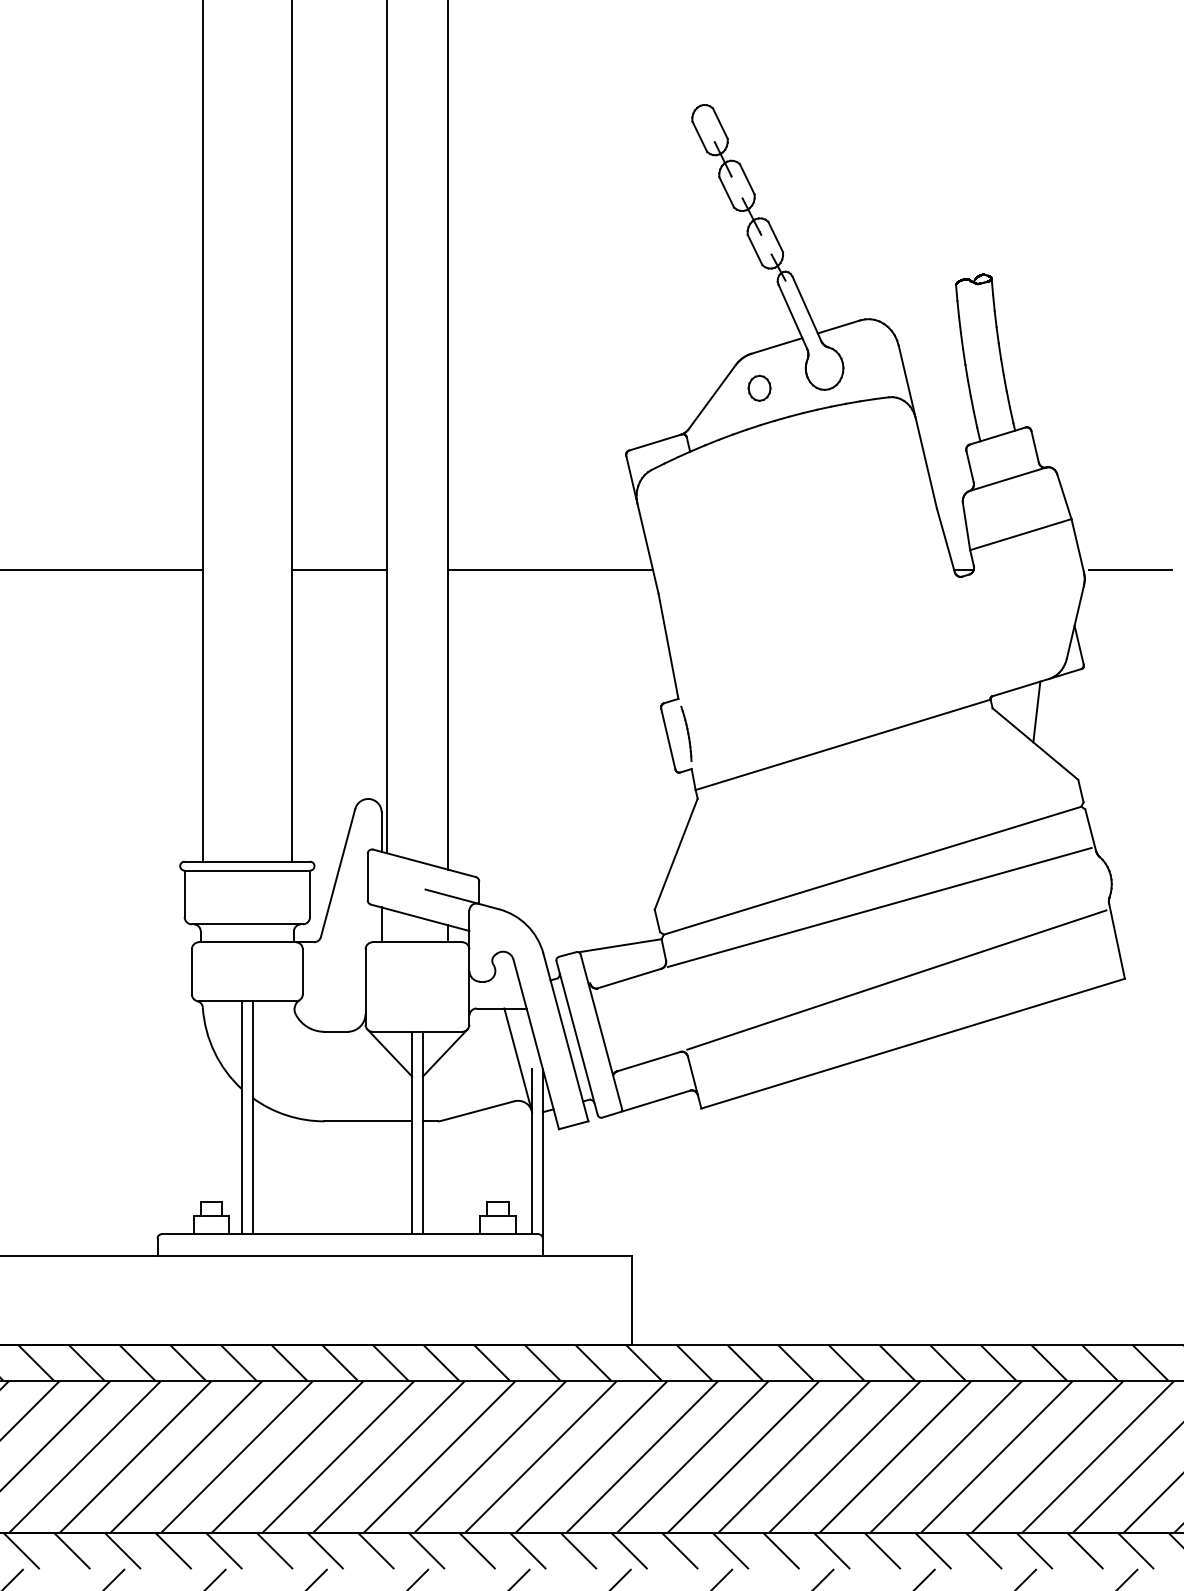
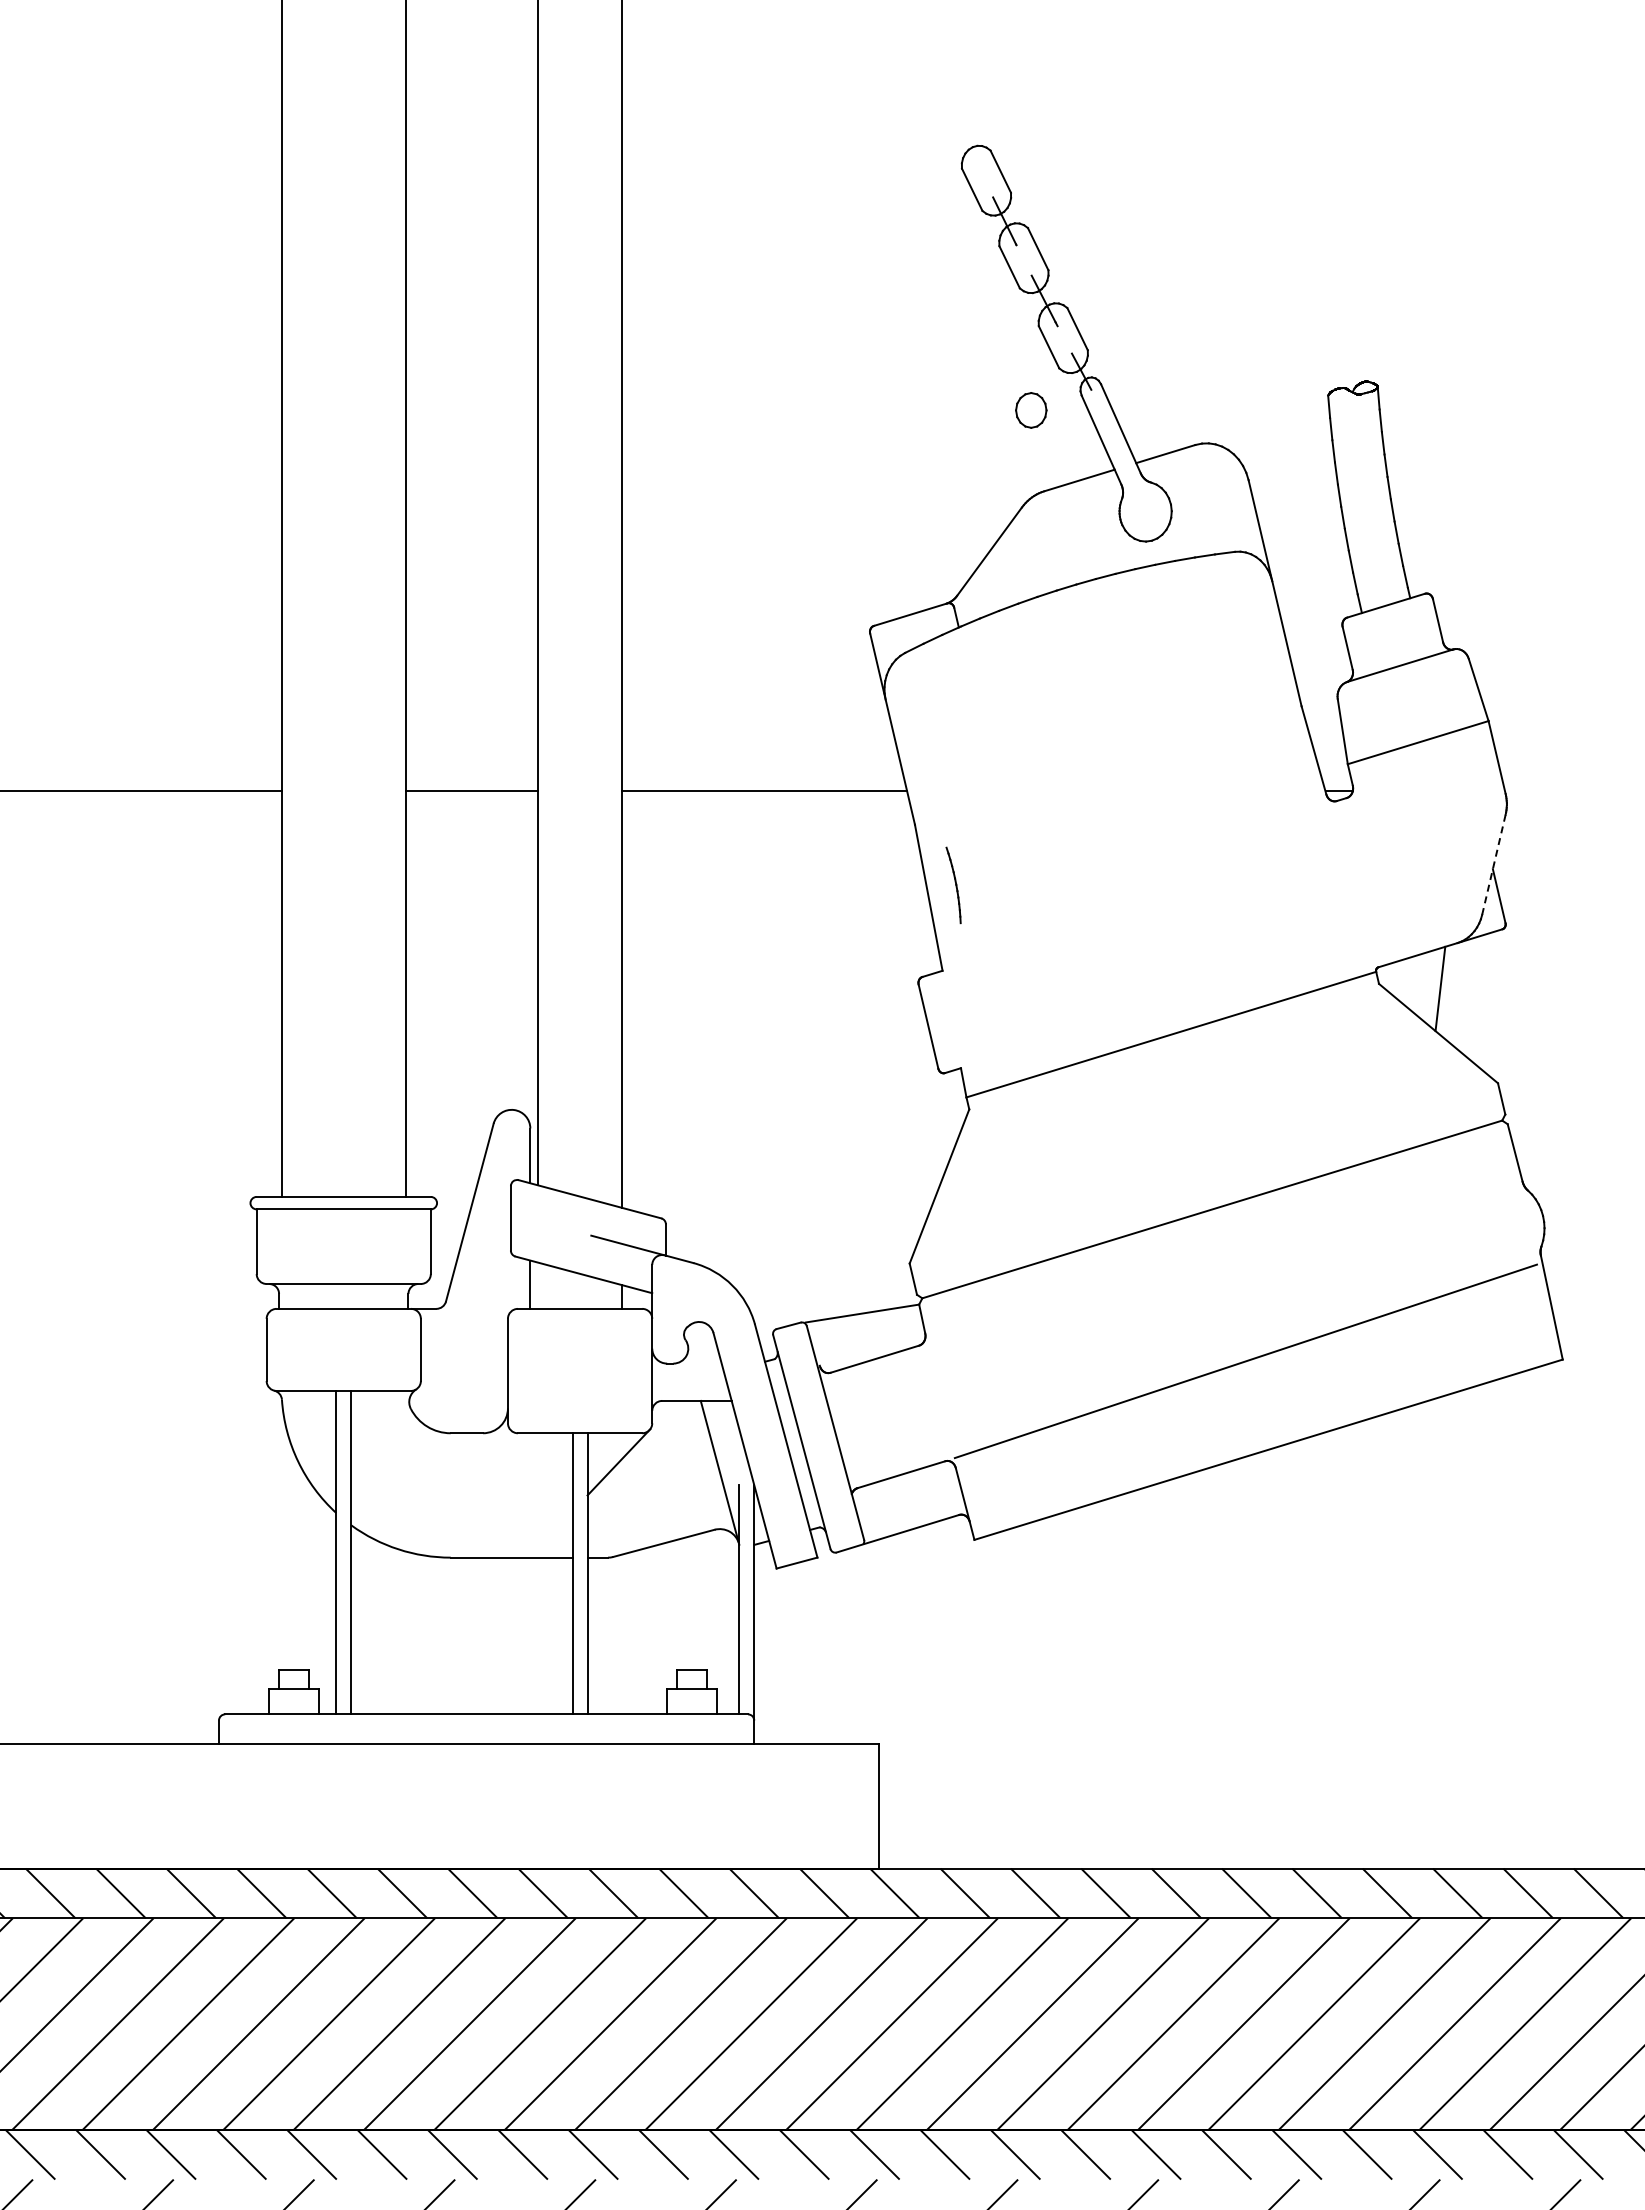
part: (759, 388) -> (1031, 410), moved
line: (1130, 569) -> (1570, 791), removed
line: (1075, 622) -> (1493, 864), solid -> dashed
part: (686, 733) -> (953, 885), moved
line: (879, 907) -> (1221, 1260), removed
line: (388, 1052) -> (540, 1462), removed

